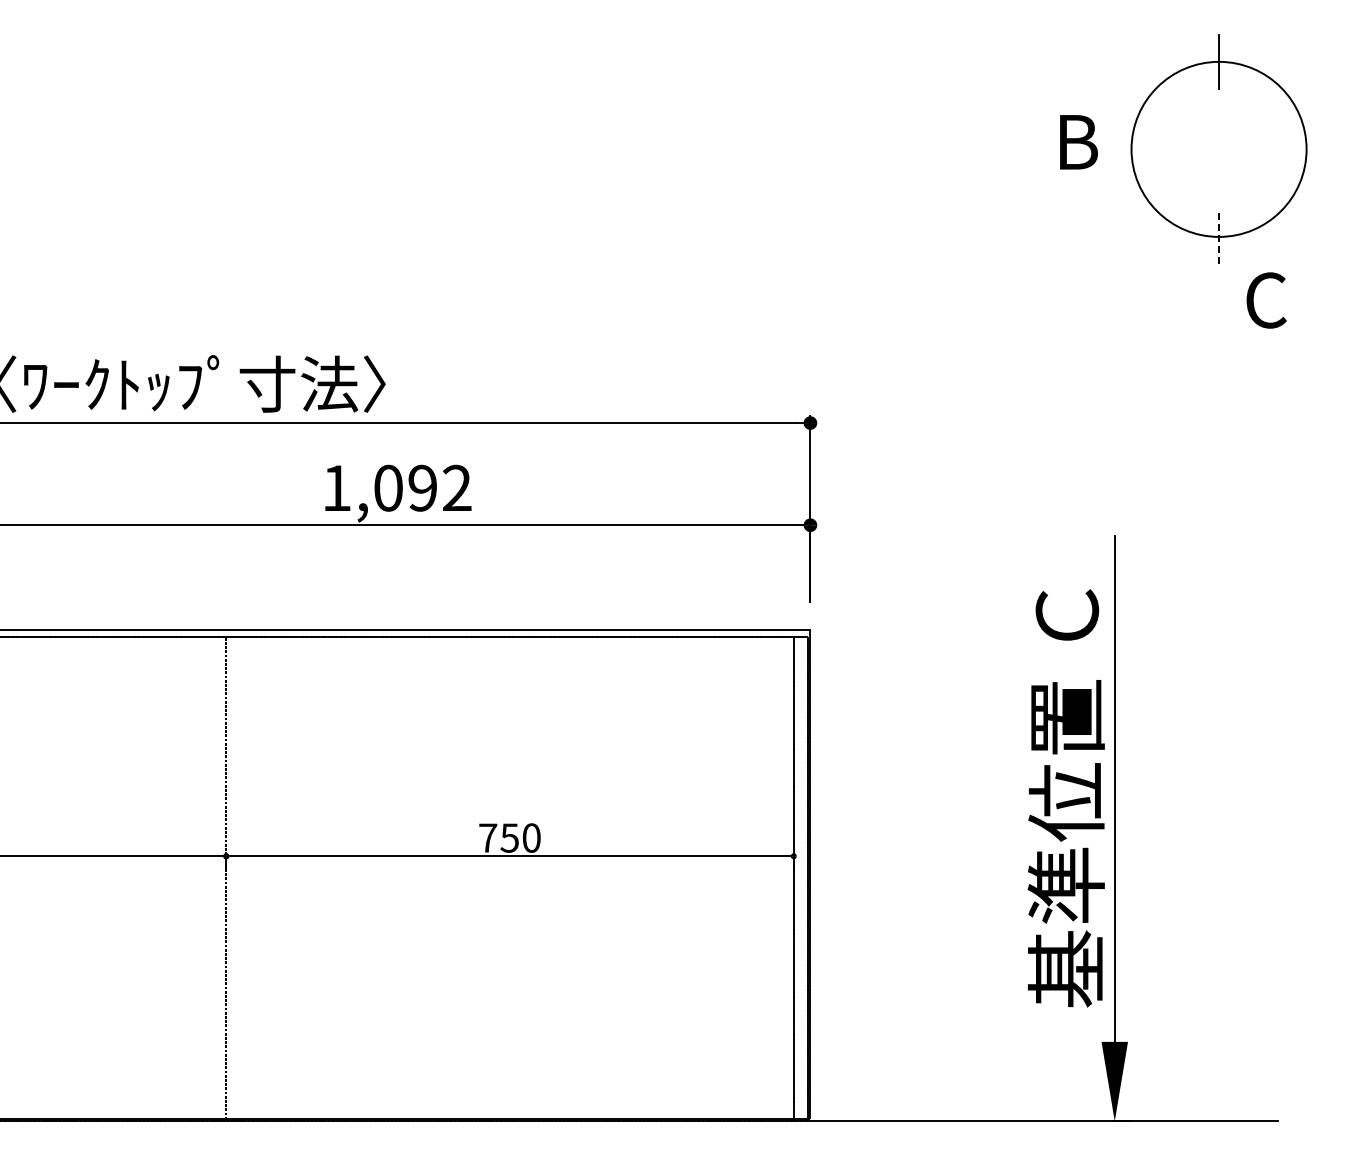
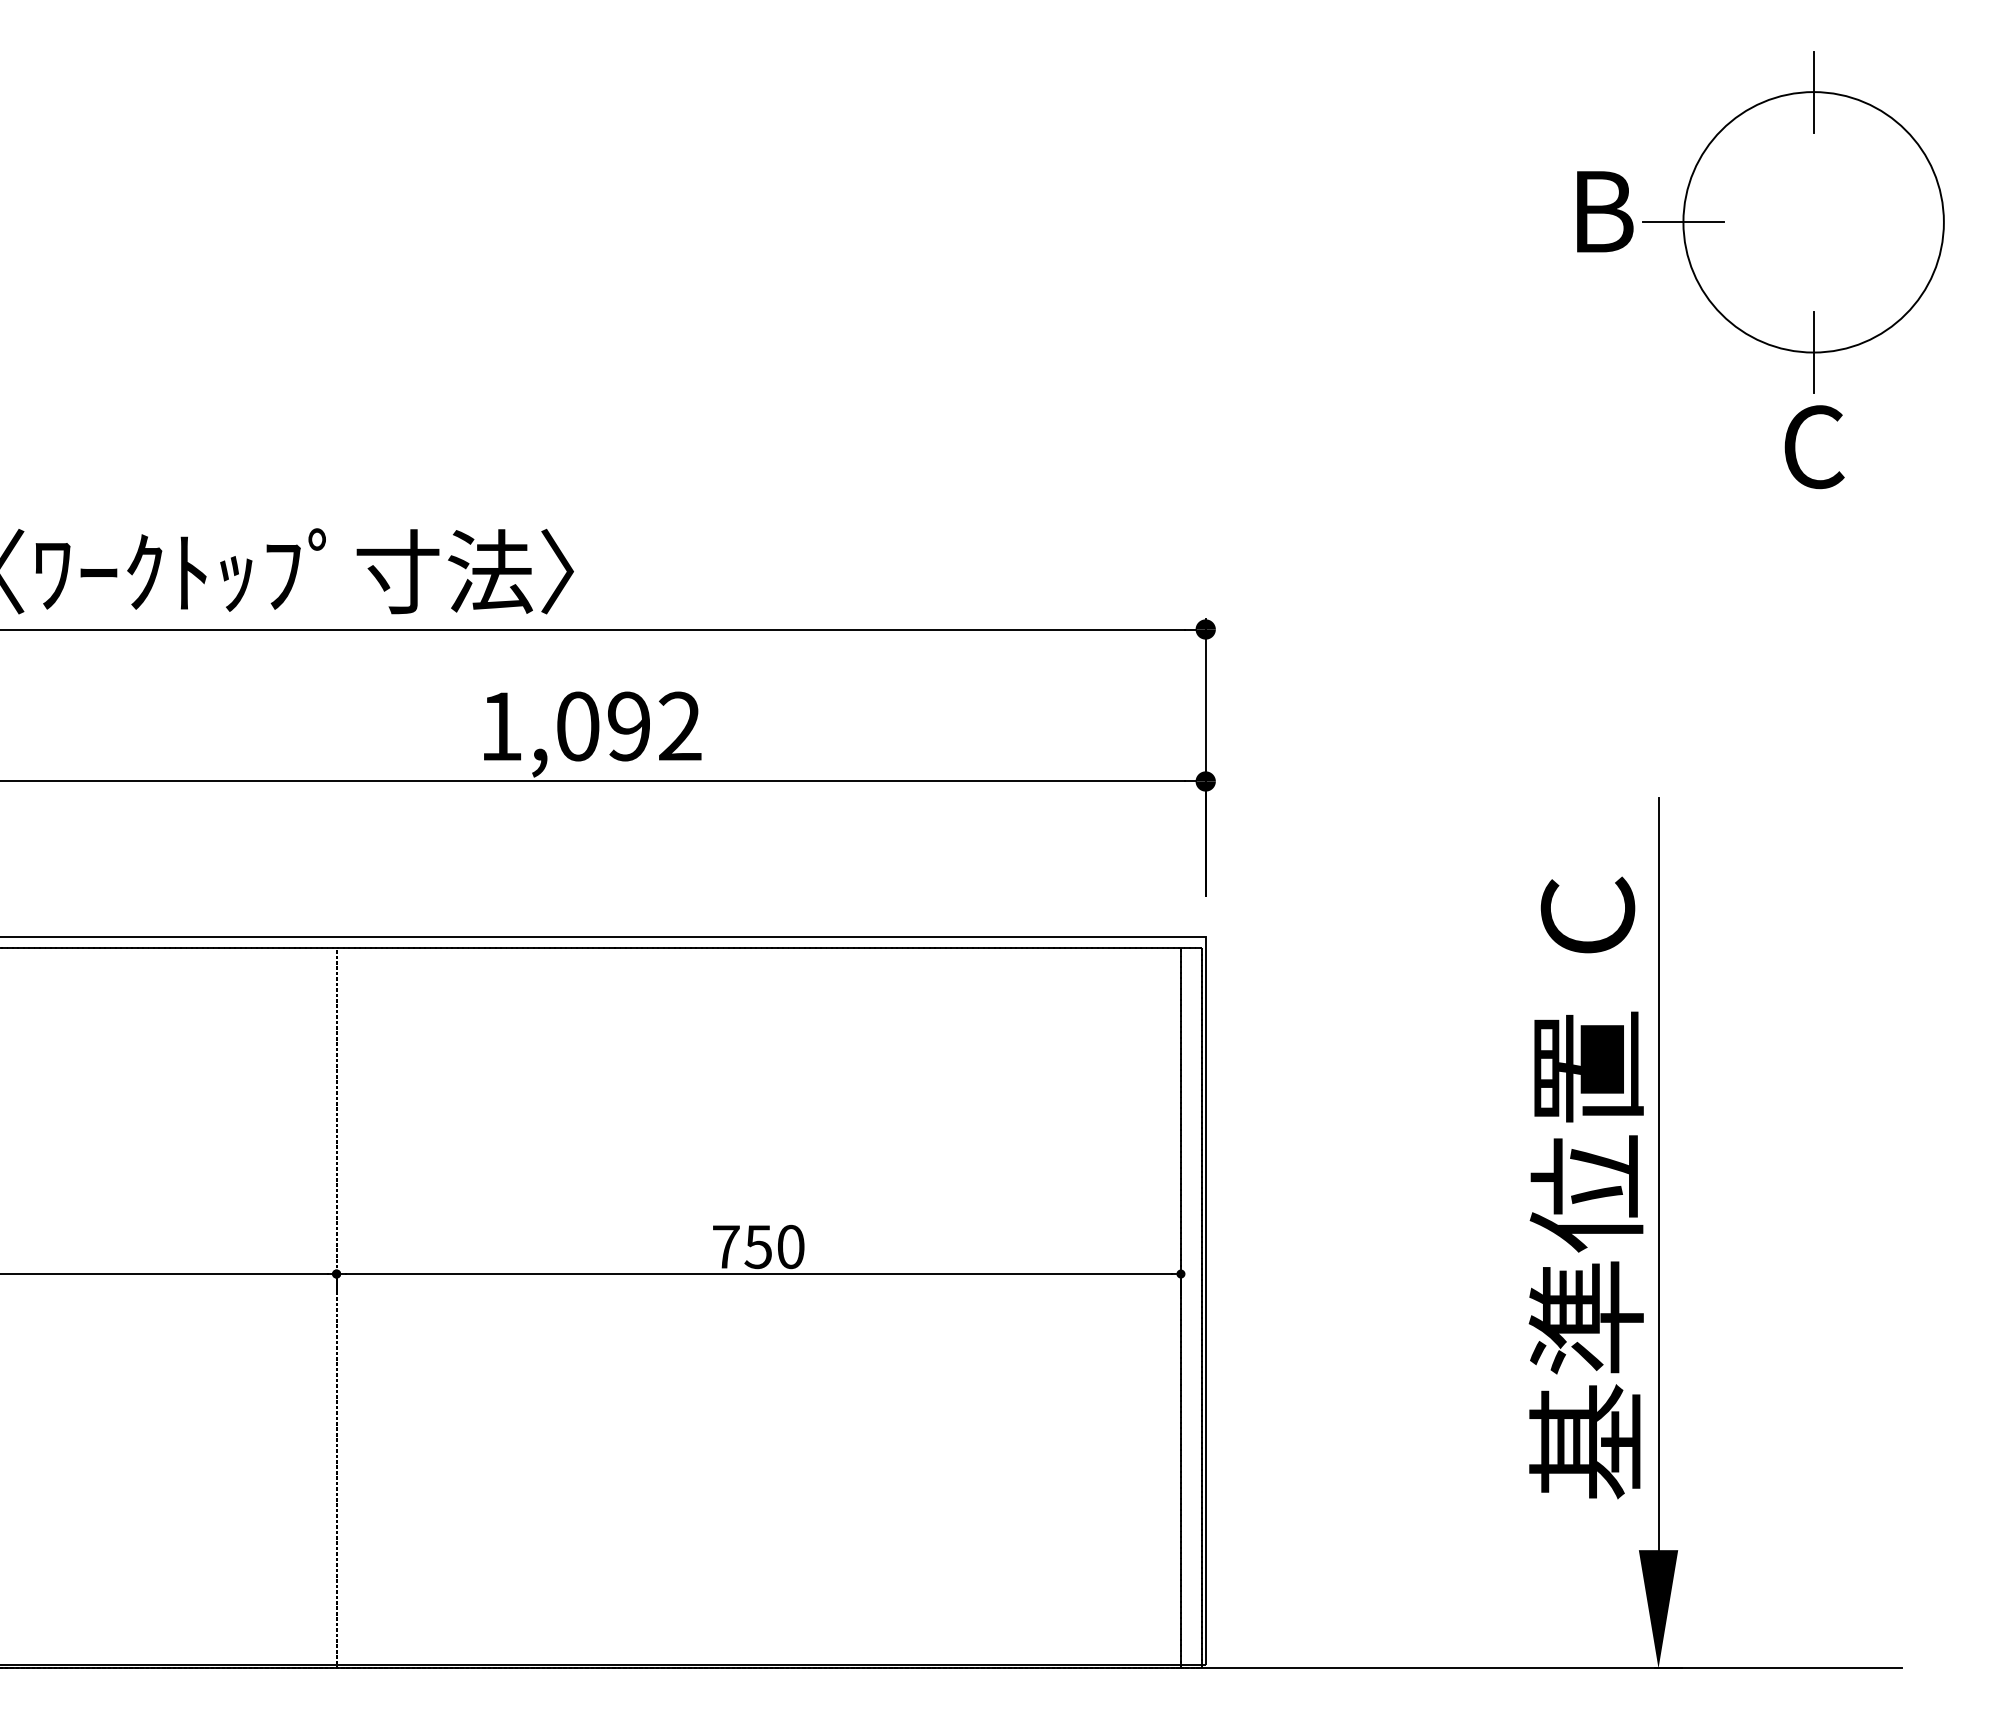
line: (1131, 149) -> (1683, 222), added
line: (1219, 236) -> (1814, 351), dashed -> solid
text: (1266, 300) -> (1814, 447), moved

